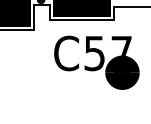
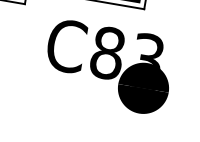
text: (107, 53) -> (126, 56), C57 -> C83

